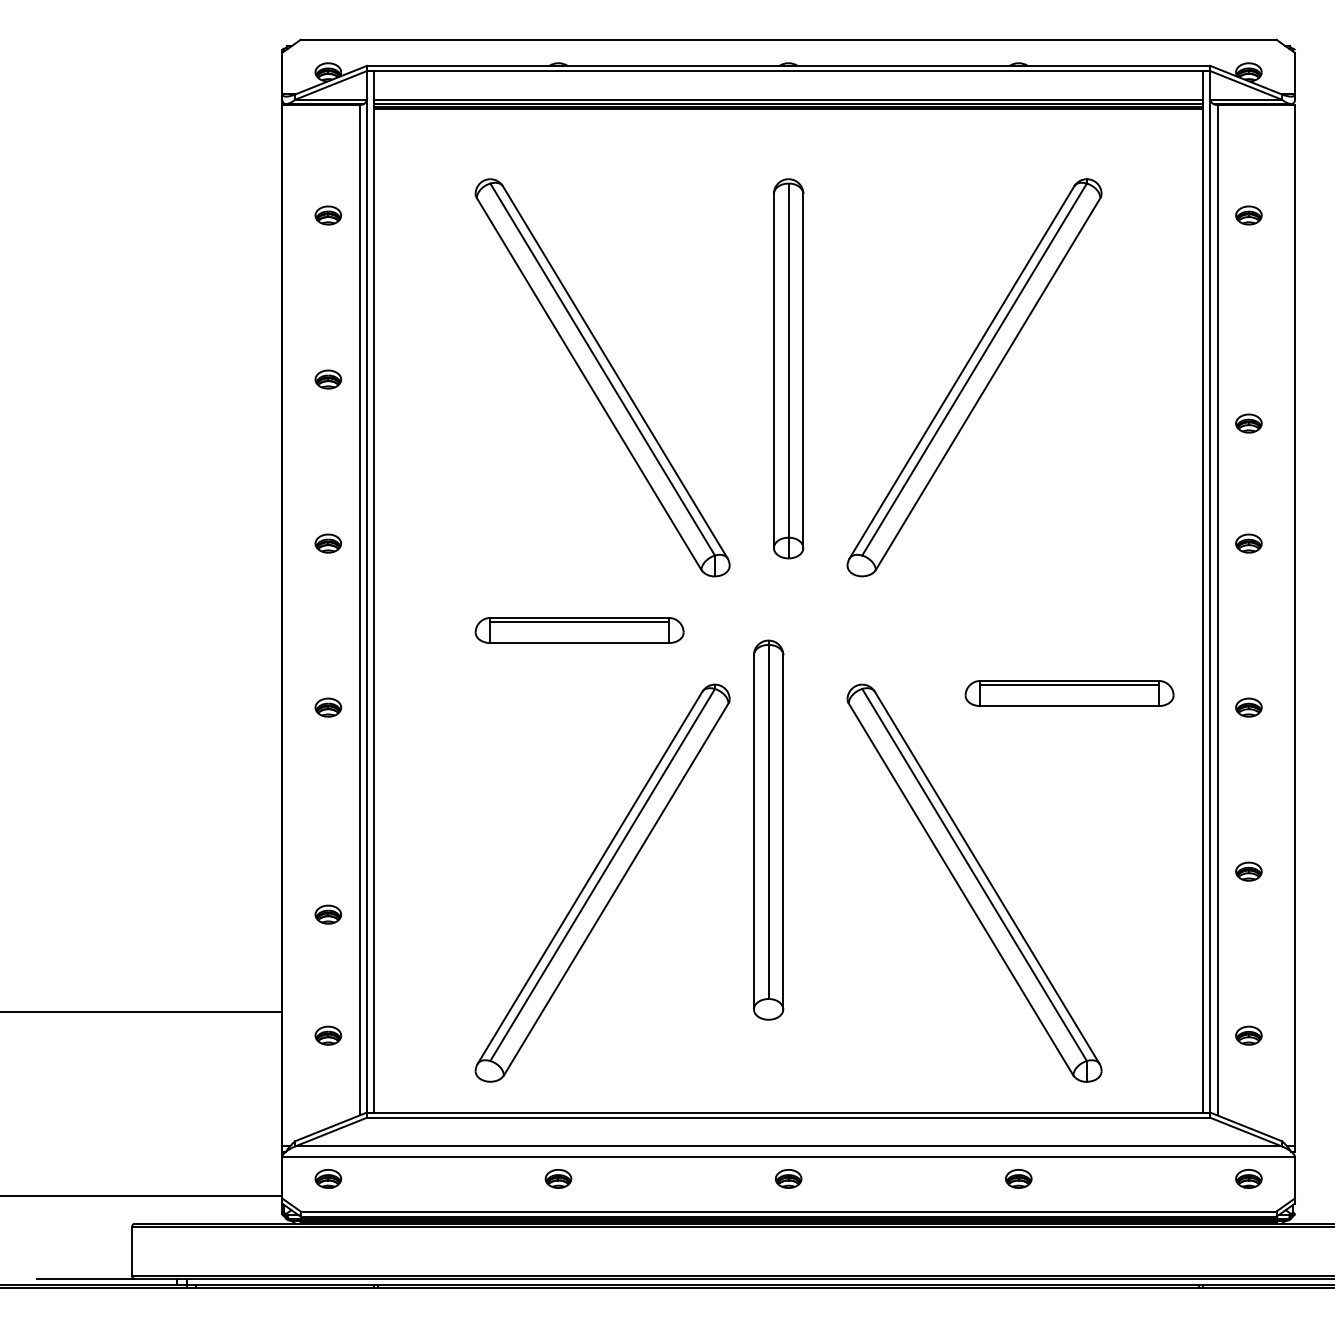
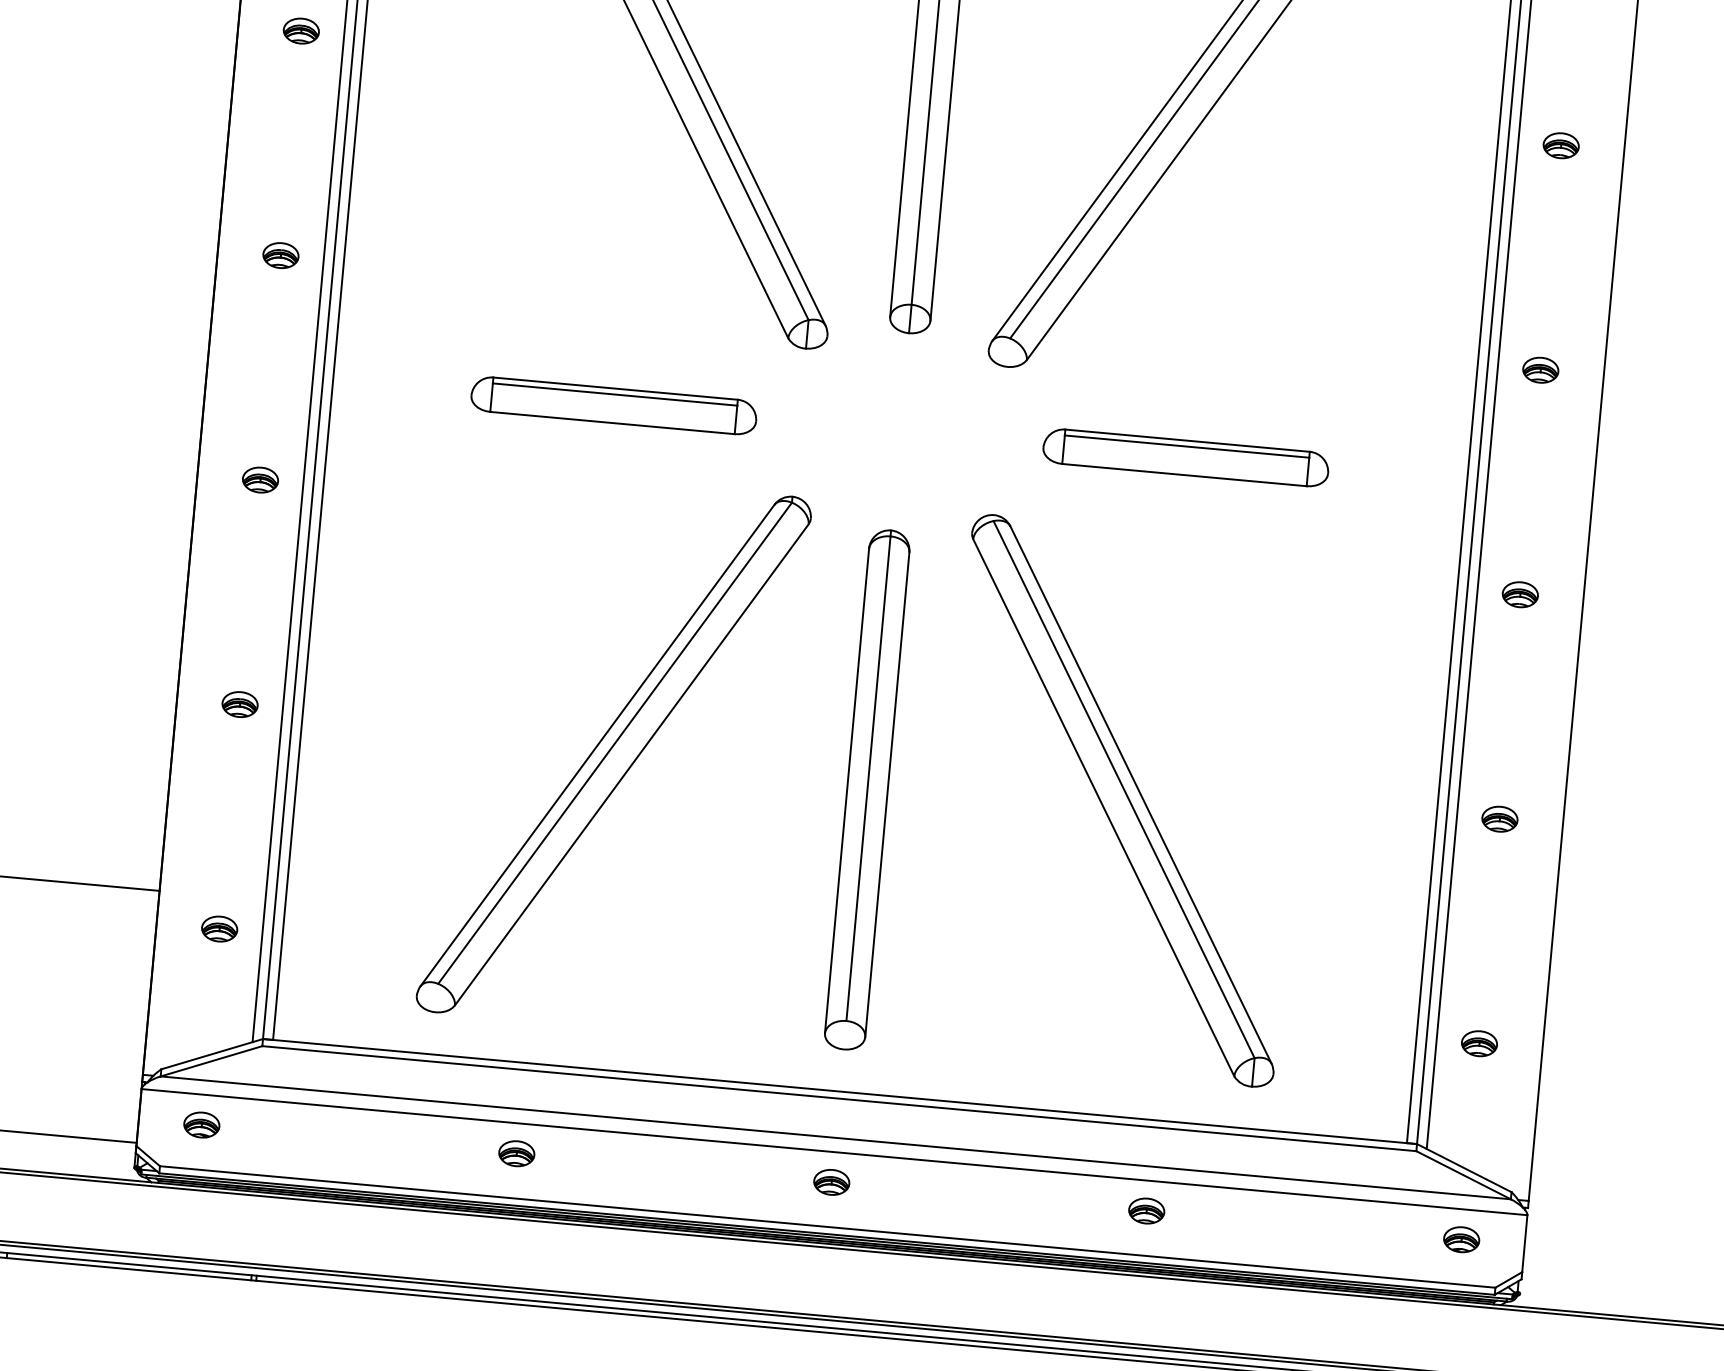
part: (1248, 423) -> (1560, 145), moved
part: (1069, 693) -> (1185, 457), moved
part: (768, 829) -> (867, 789), moved
part: (328, 914) -> (240, 704), moved

